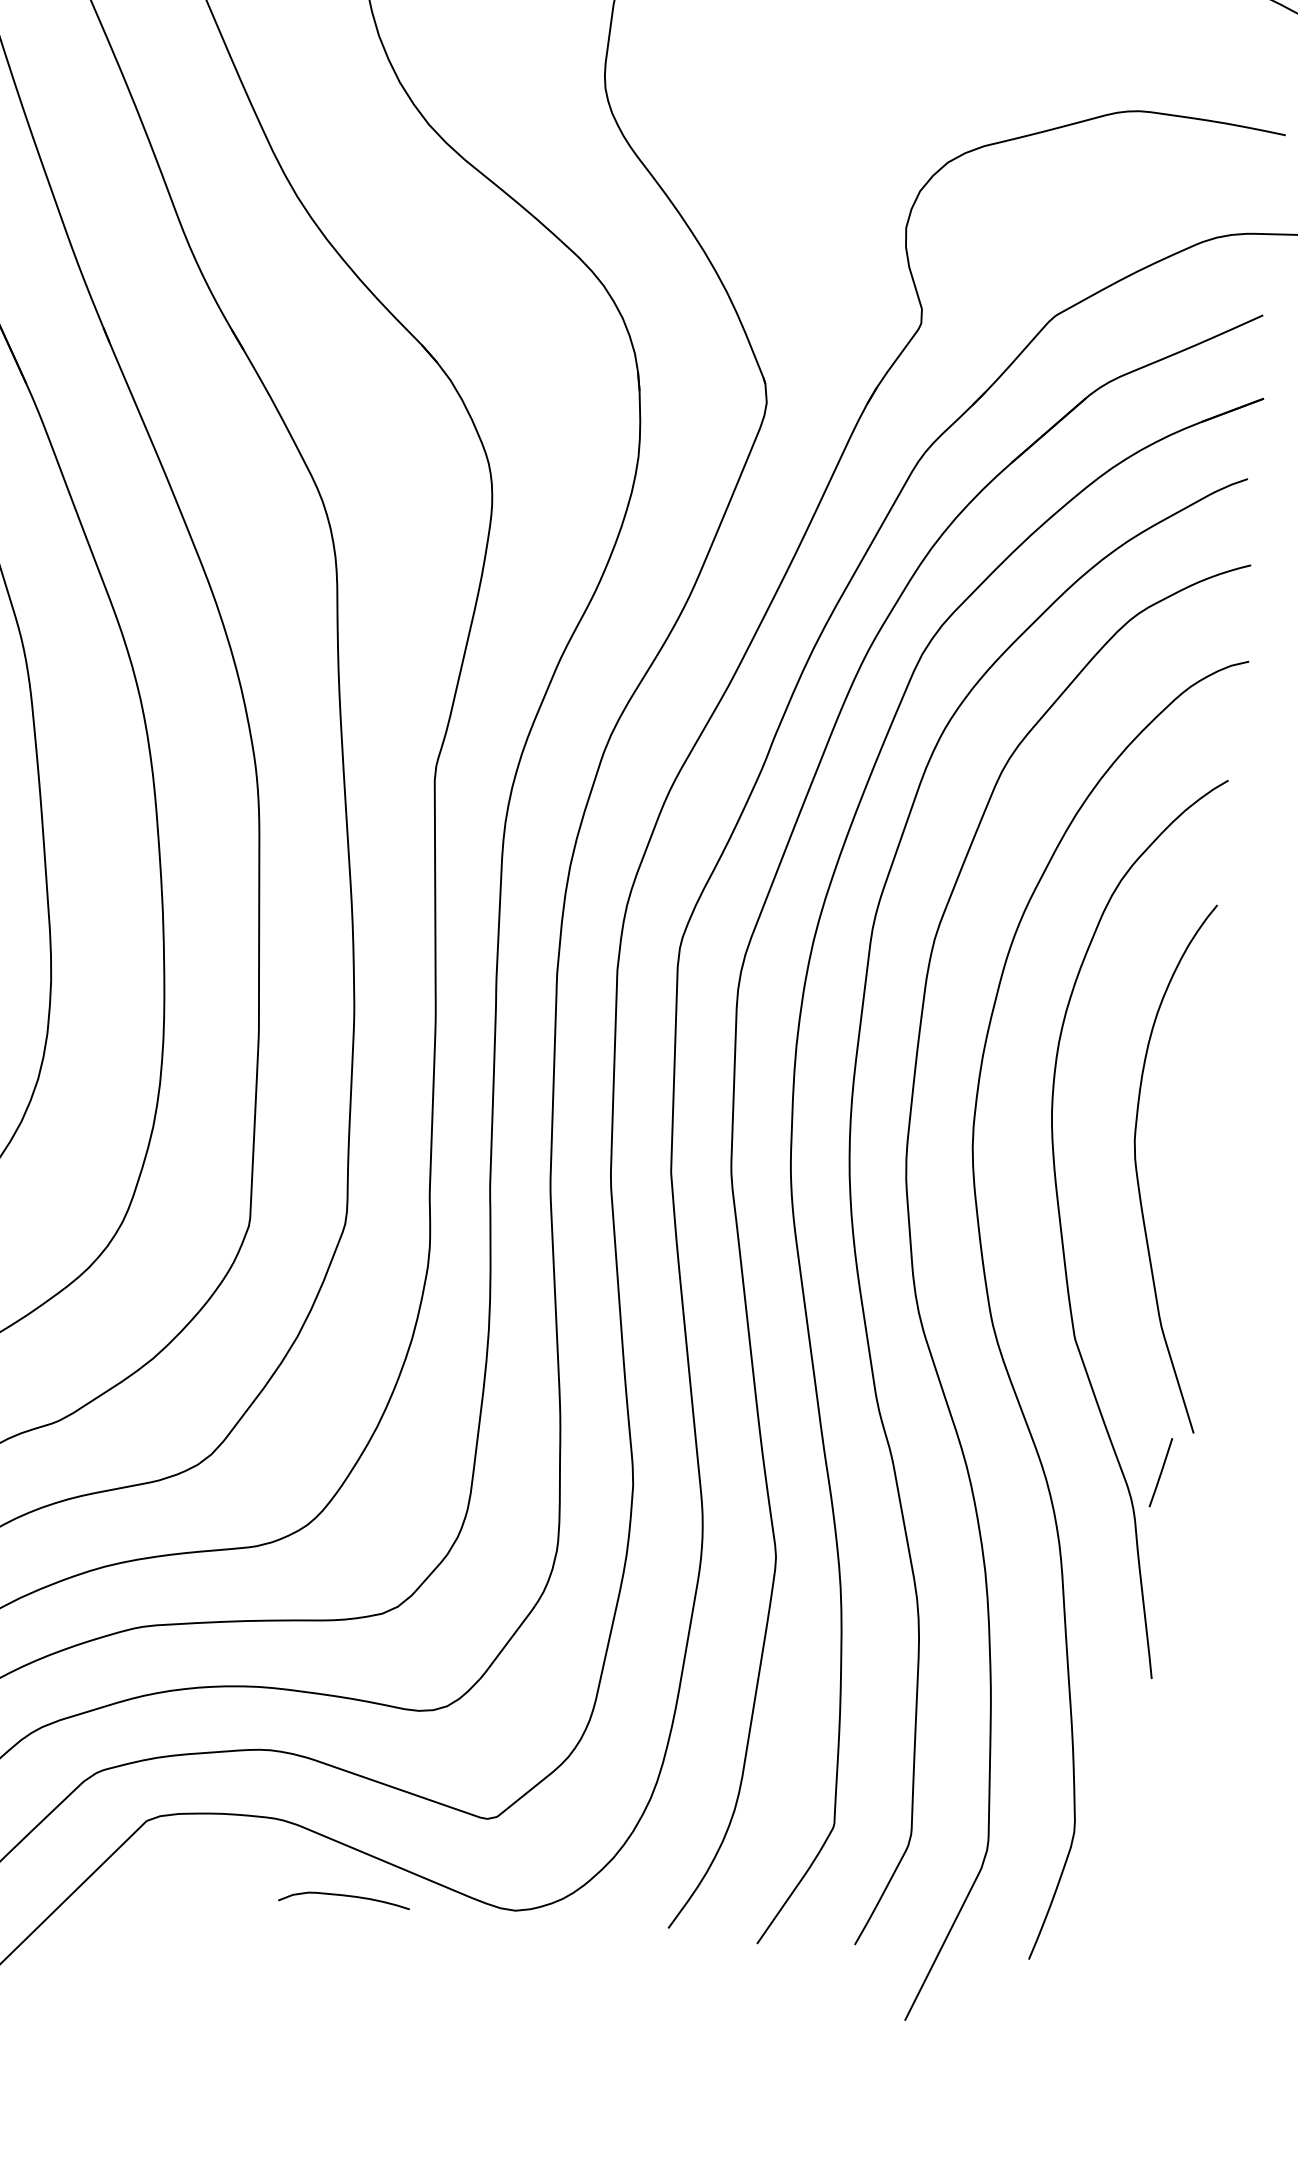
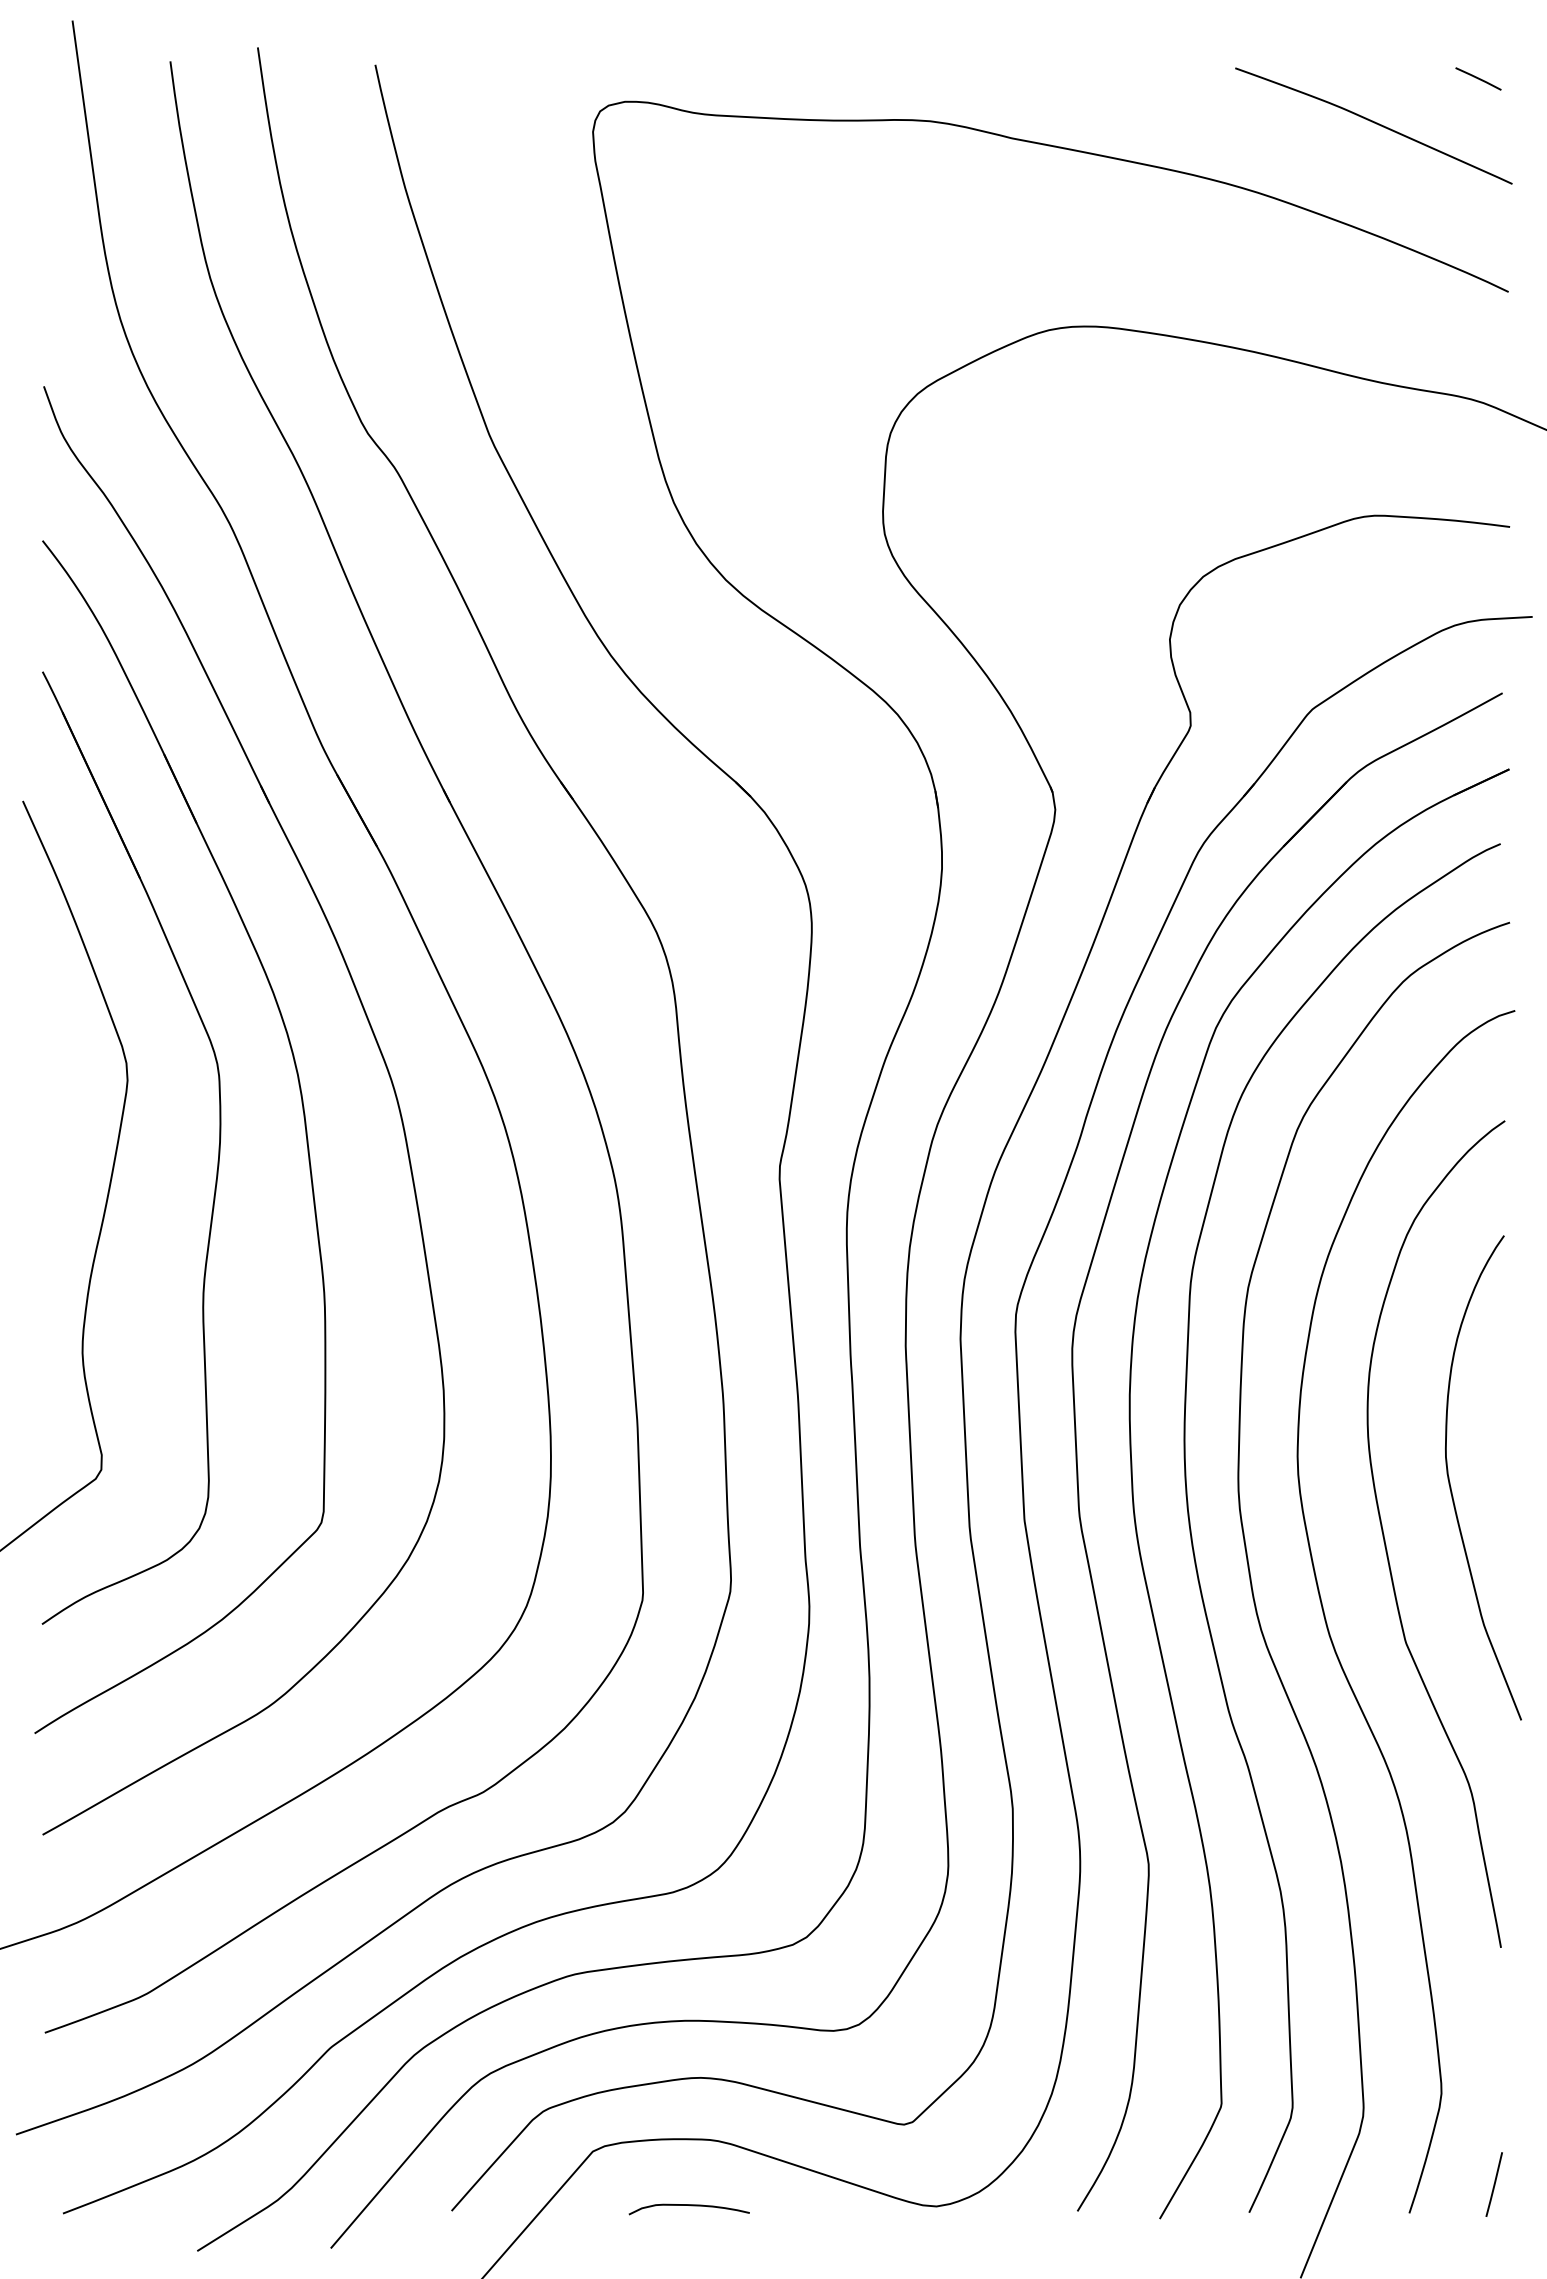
line: (1160, 1472) -> (1493, 2184), moved
curve: (345, 1897) -> (690, 2206), moved

